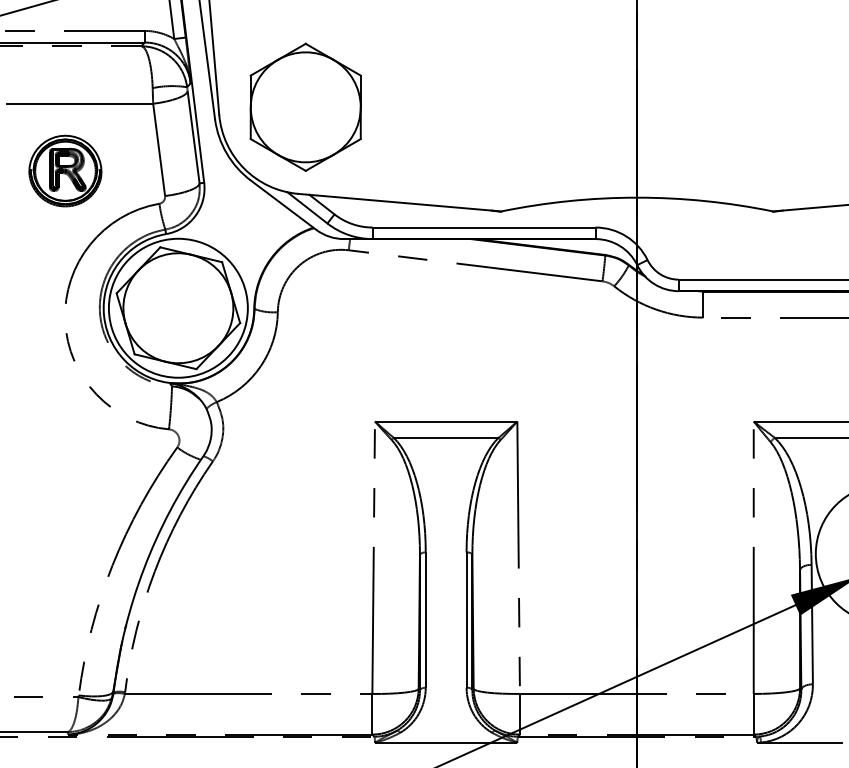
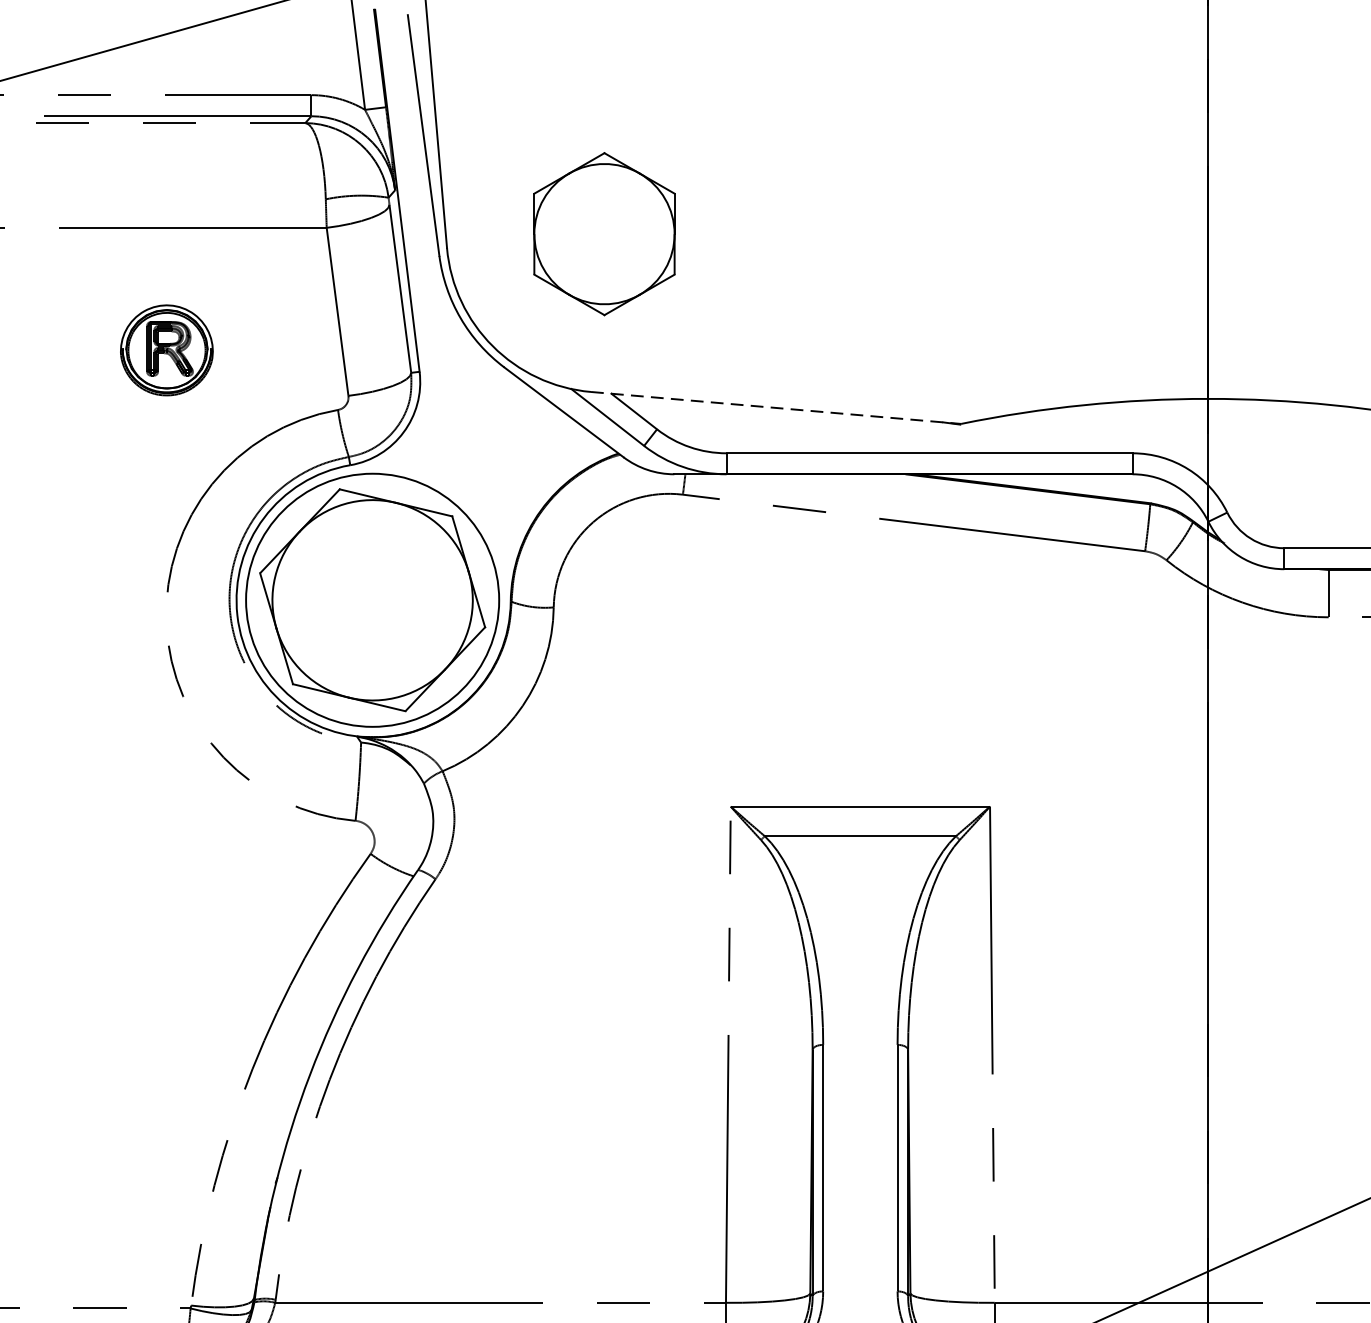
part: (305, 106) -> (604, 232), size x0.7
part: (65, 170) -> (166, 349), size x0.7
line: (399, 202) -> (775, 407), solid -> dashed

